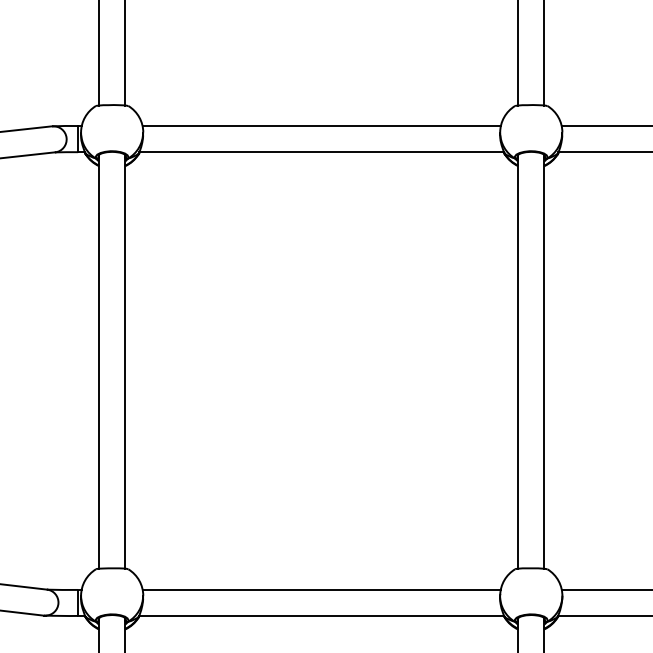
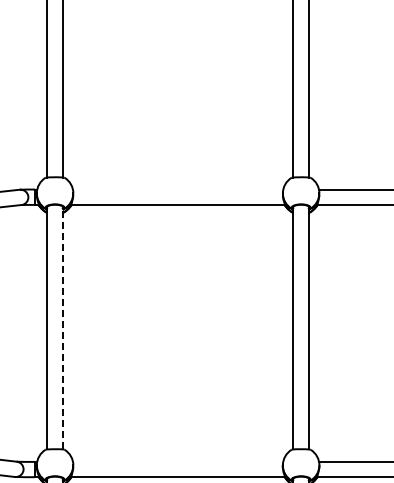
line: (320, 125) -> (177, 189), removed
line: (124, 360) -> (62, 327), solid -> dashed
line: (320, 589) -> (177, 461), removed

